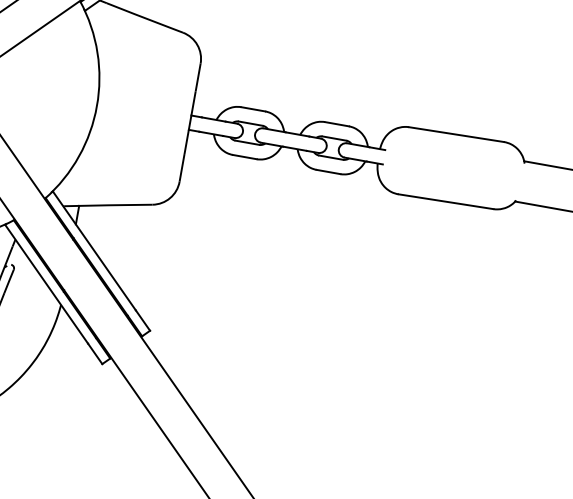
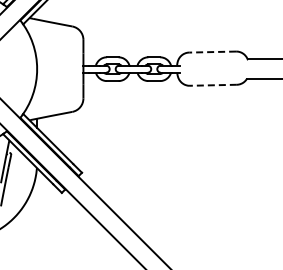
line: (455, 135) -> (212, 52), solid -> dashed
line: (444, 201) -> (212, 85), solid -> dashed

